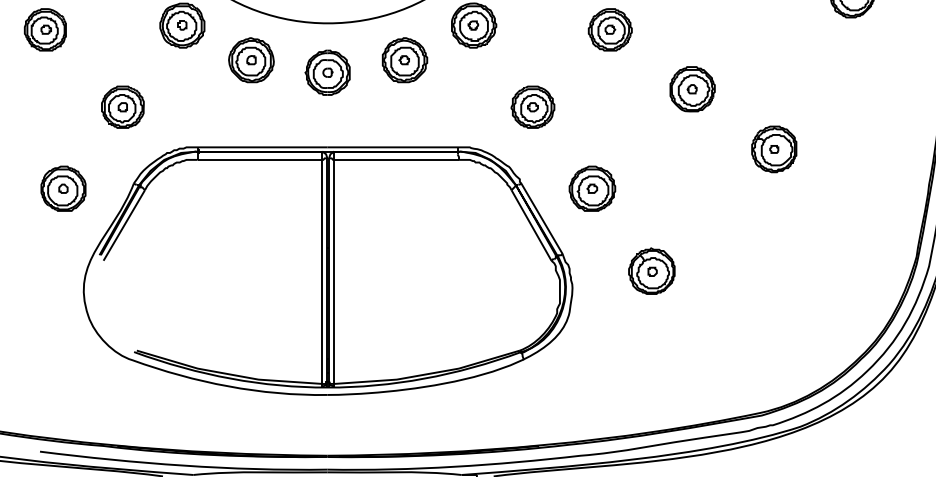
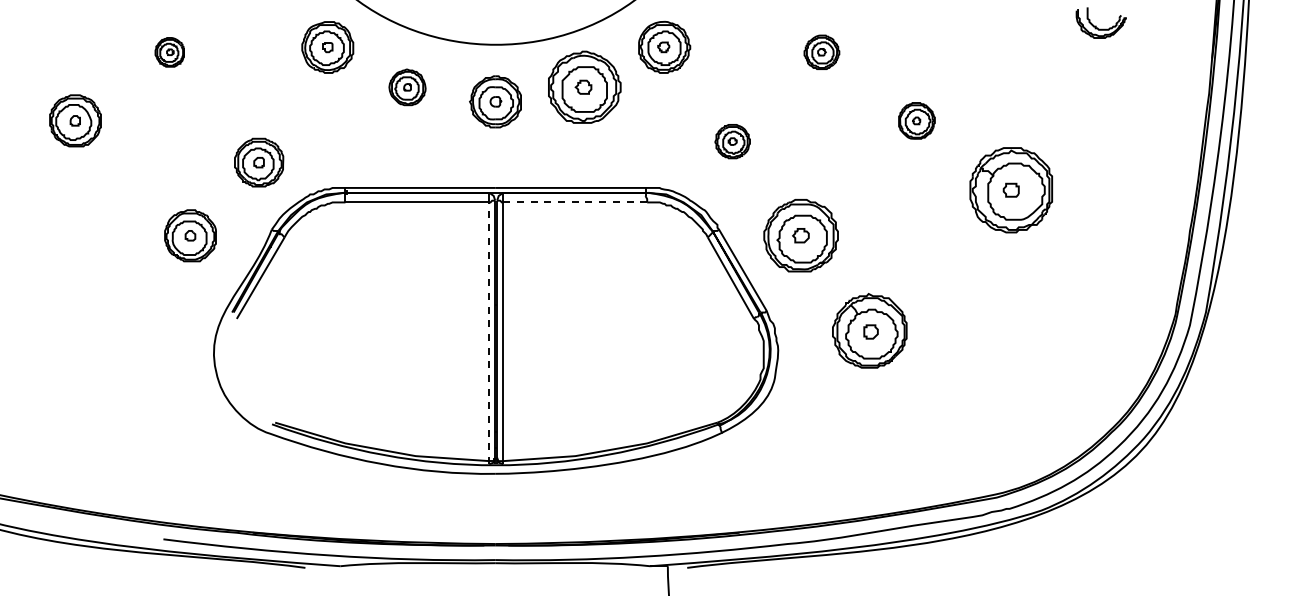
part: (45, 30) -> (169, 52), size x0.6
part: (609, 30) -> (821, 52), size x0.7
part: (251, 60) -> (407, 87), size x0.7
part: (404, 60) -> (584, 87), size x1.4
part: (692, 88) -> (916, 120), size x0.7
part: (123, 107) -> (259, 162), moved
part: (532, 107) -> (732, 141), size x0.7
part: (773, 149) -> (1010, 190), size x1.6
line: (396, 159) -> (575, 202), solid -> dashed
part: (592, 188) -> (801, 235), size x1.4
part: (651, 270) -> (869, 330), size x1.4
line: (322, 273) -> (489, 333), solid -> dashed

